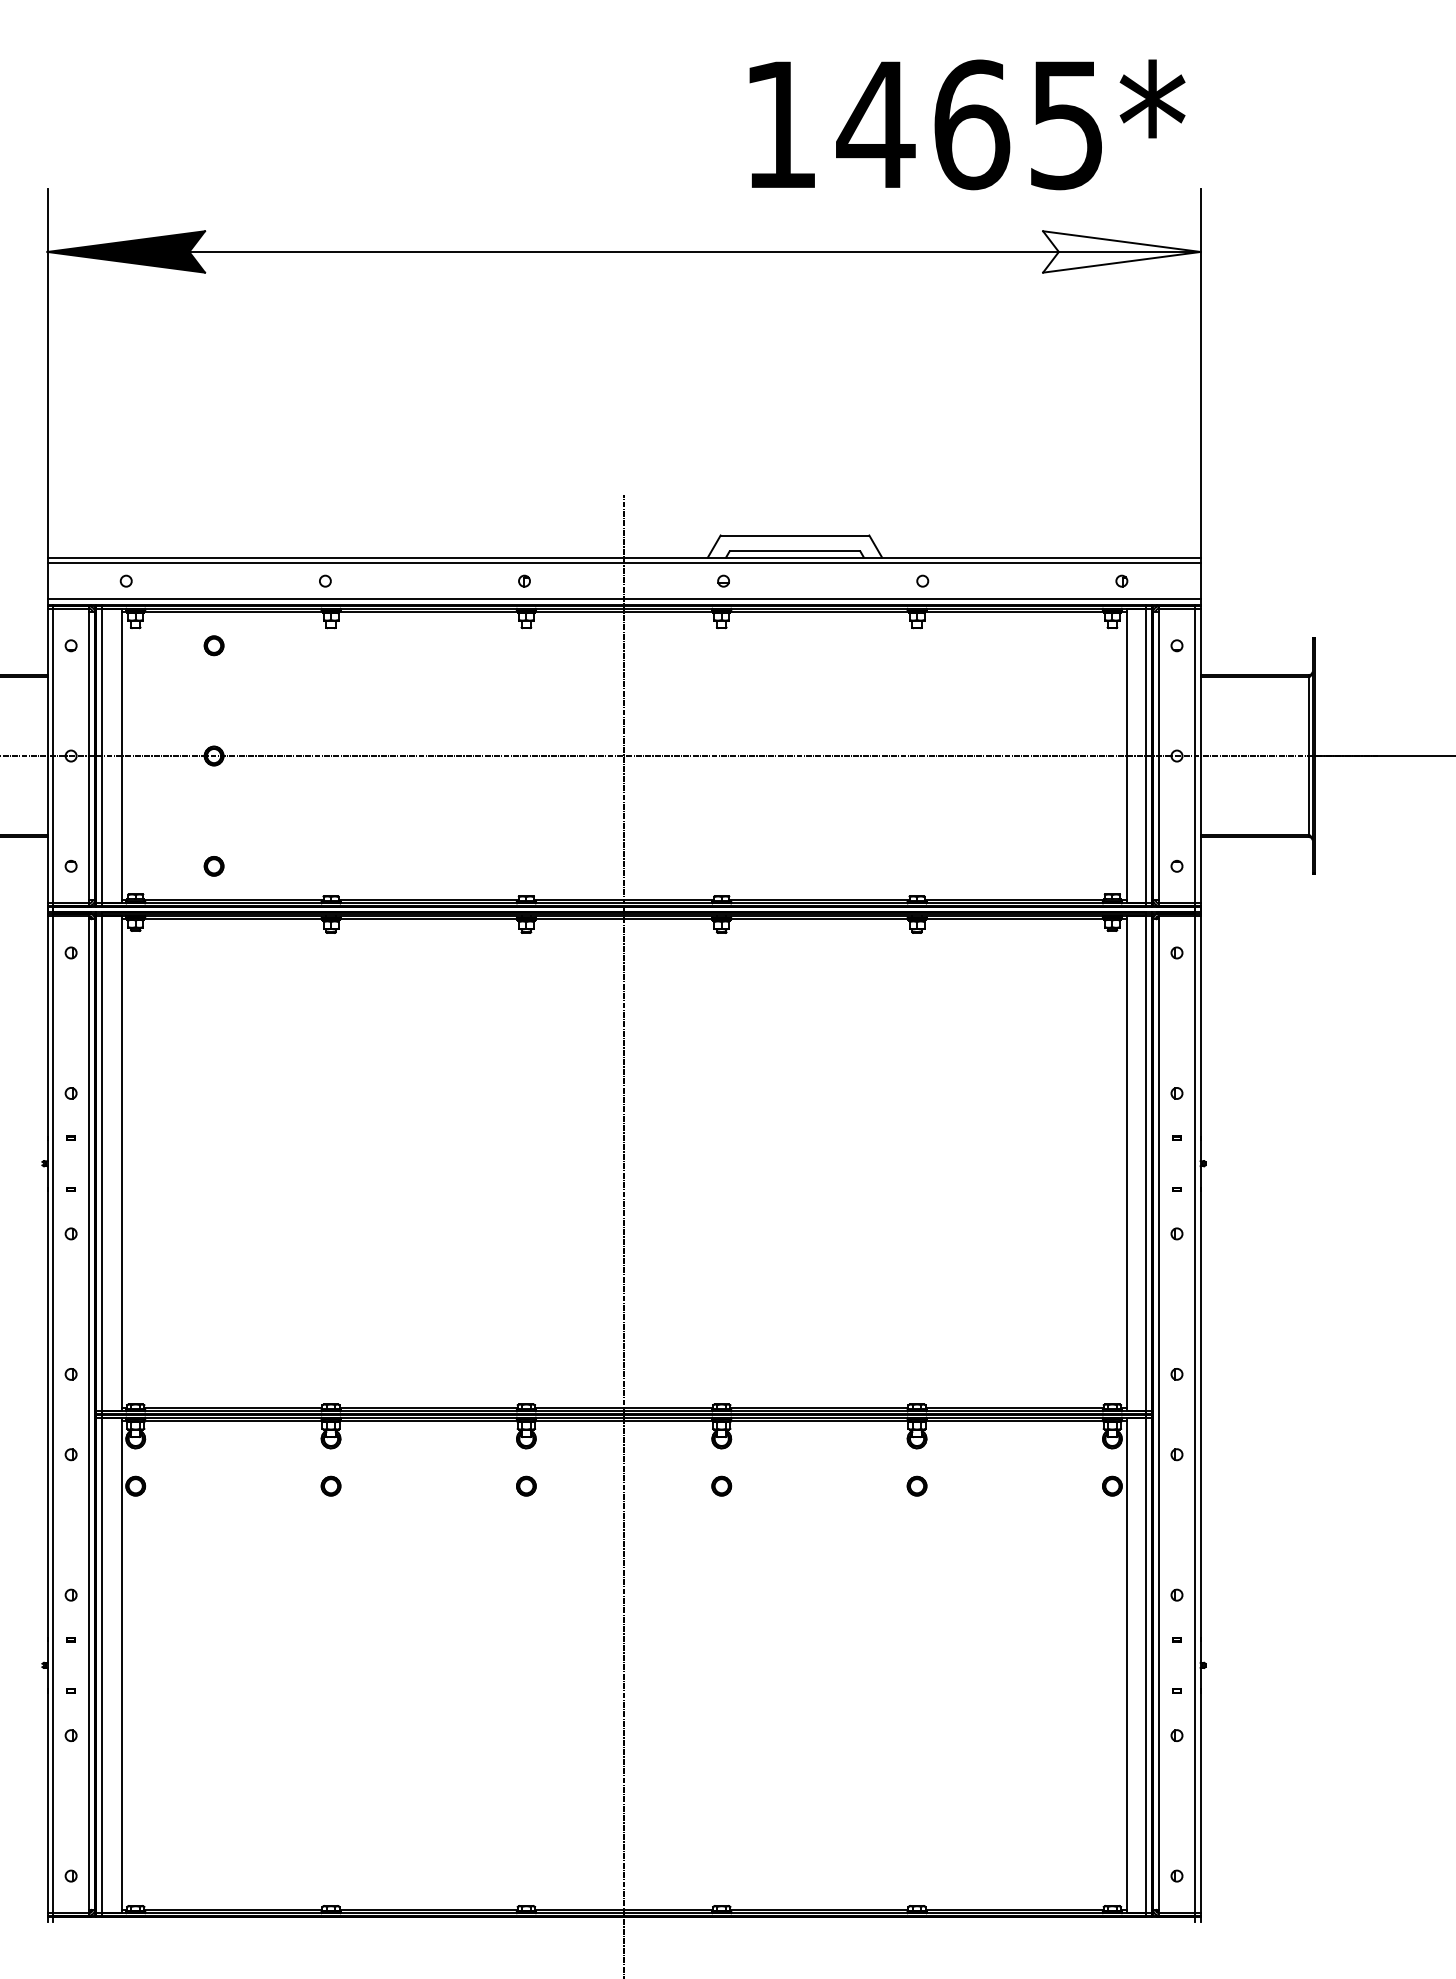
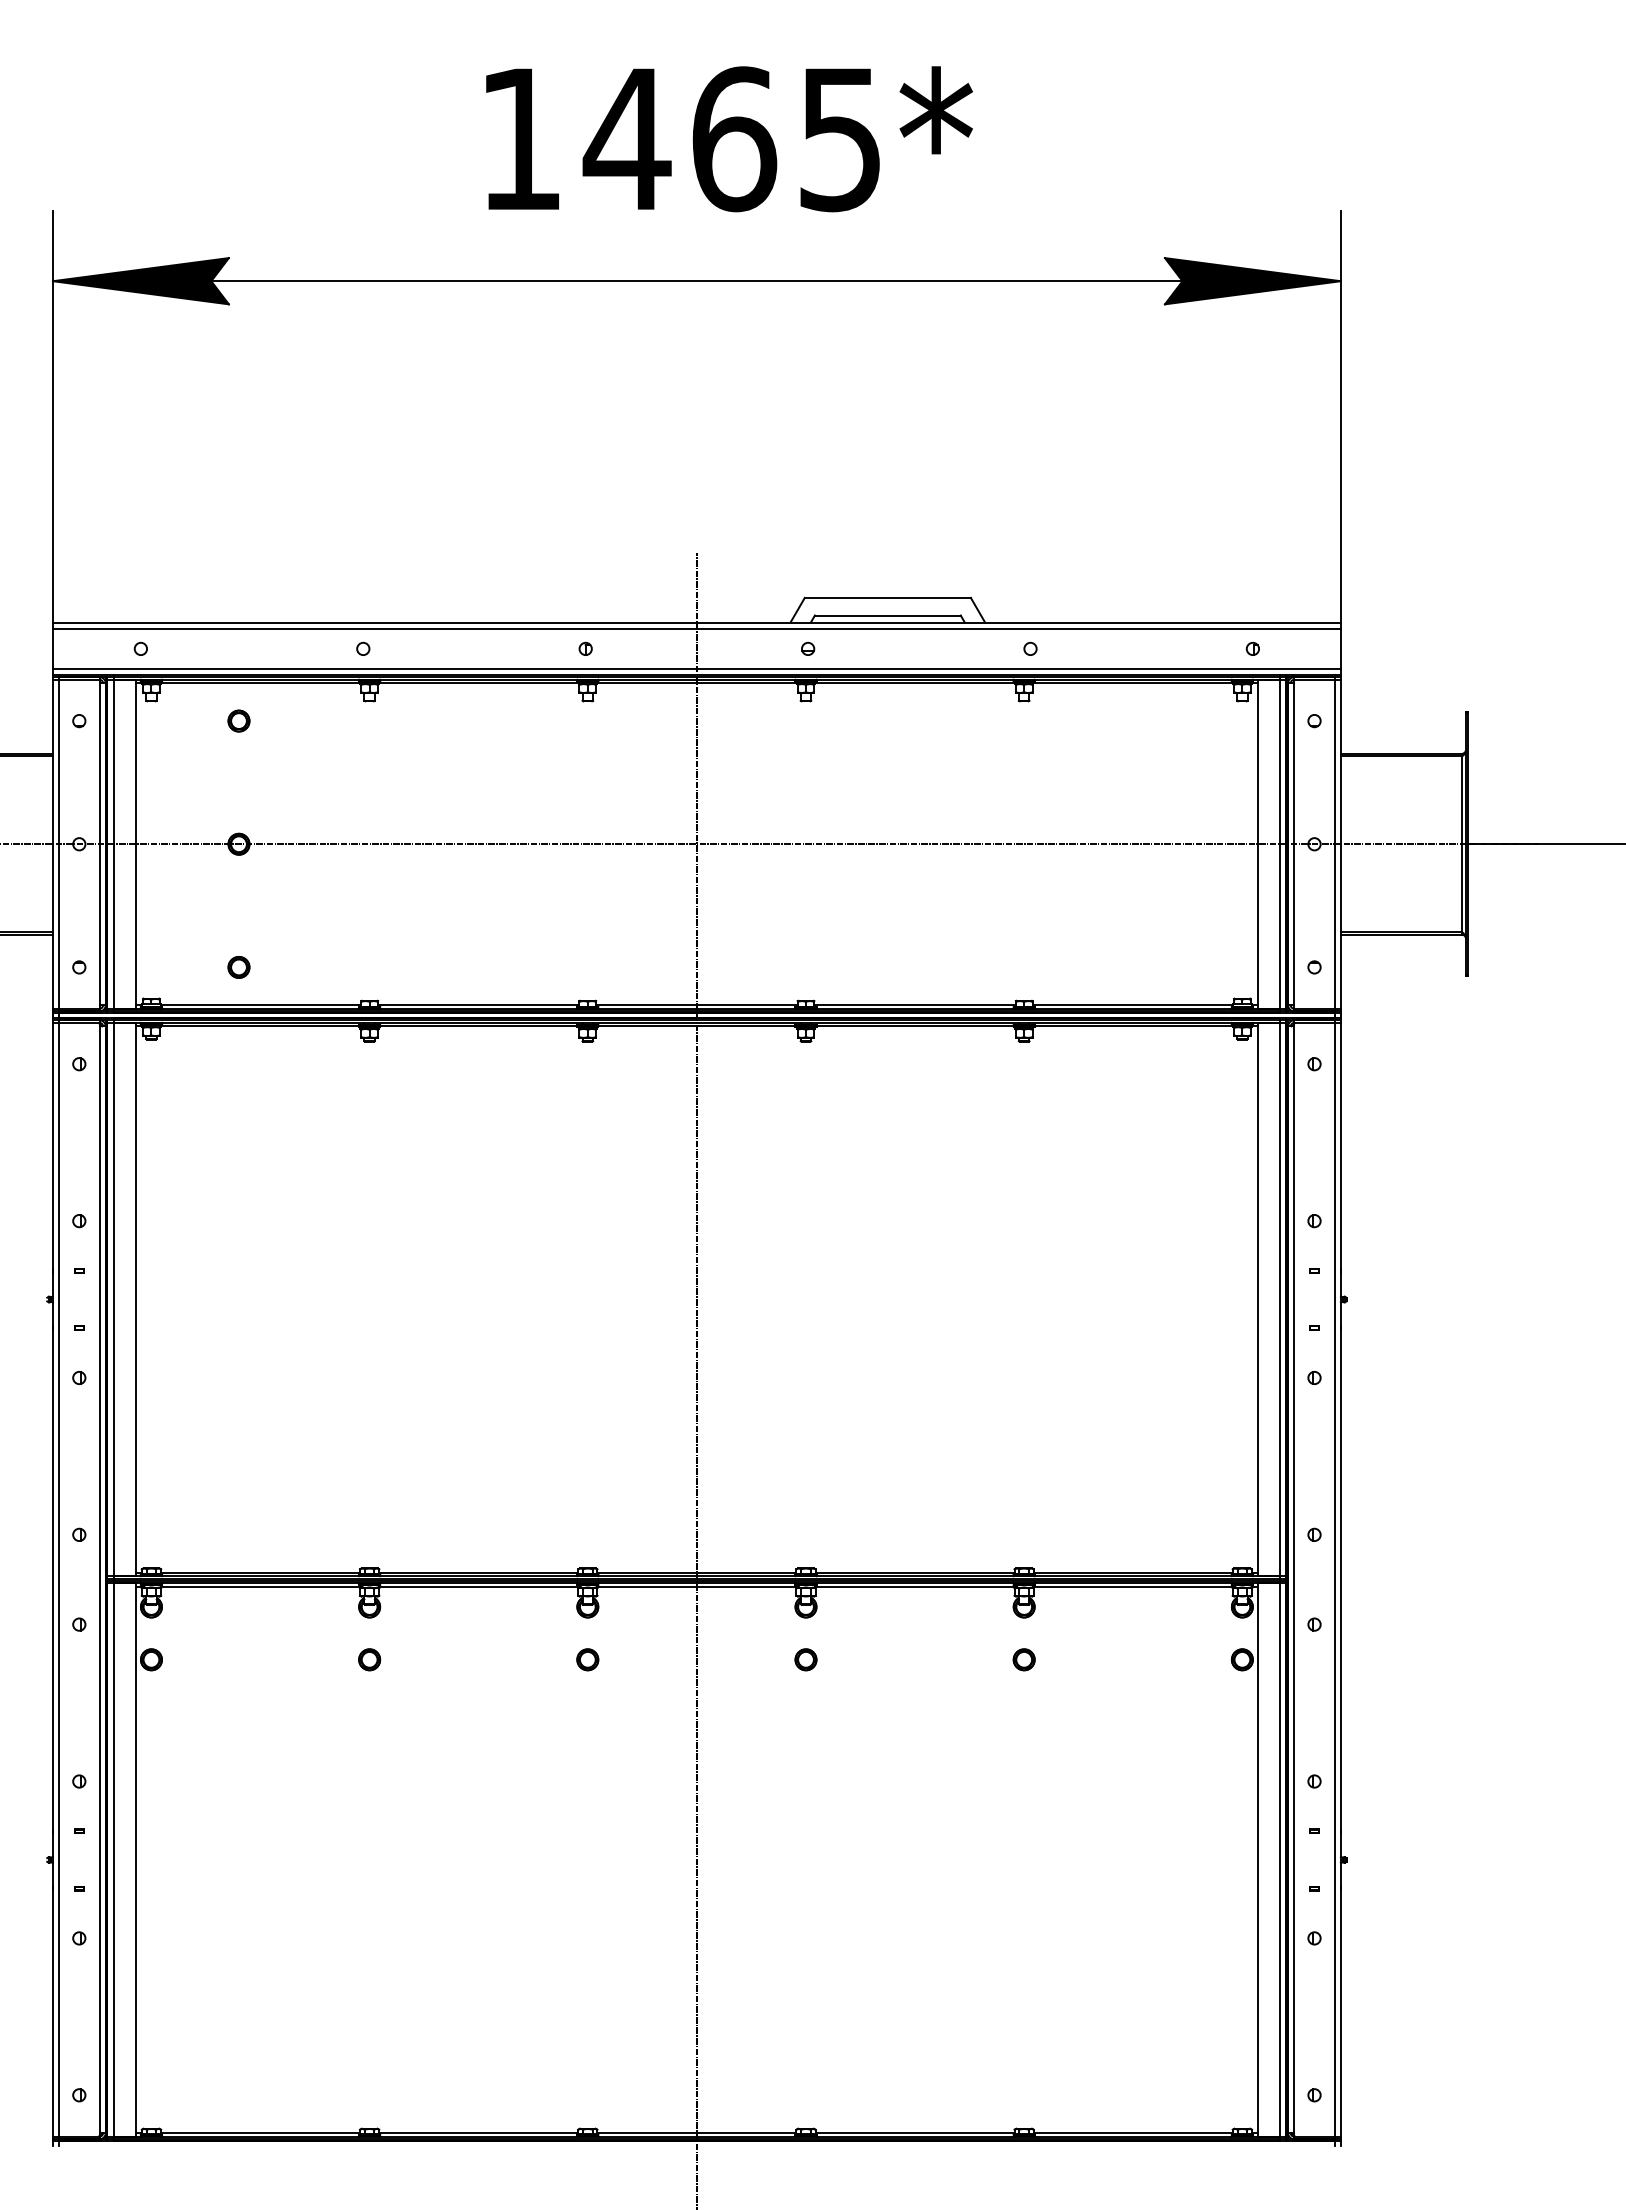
text: (967, 125) -> (729, 139), moved
fill: (1121, 252) -> (1252, 281), added

